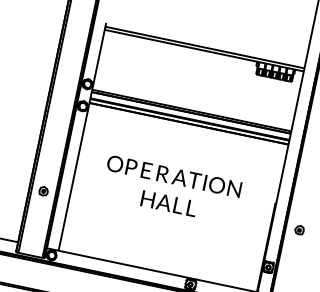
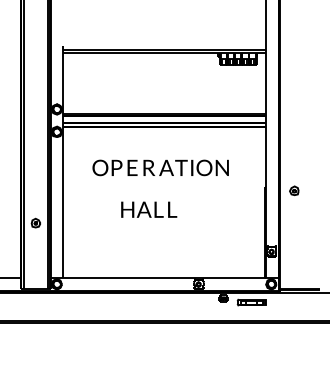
text: (174, 175) -> (160, 167), moved
text: (169, 203) -> (149, 209), moved
part: (299, 229) -> (294, 190), moved

